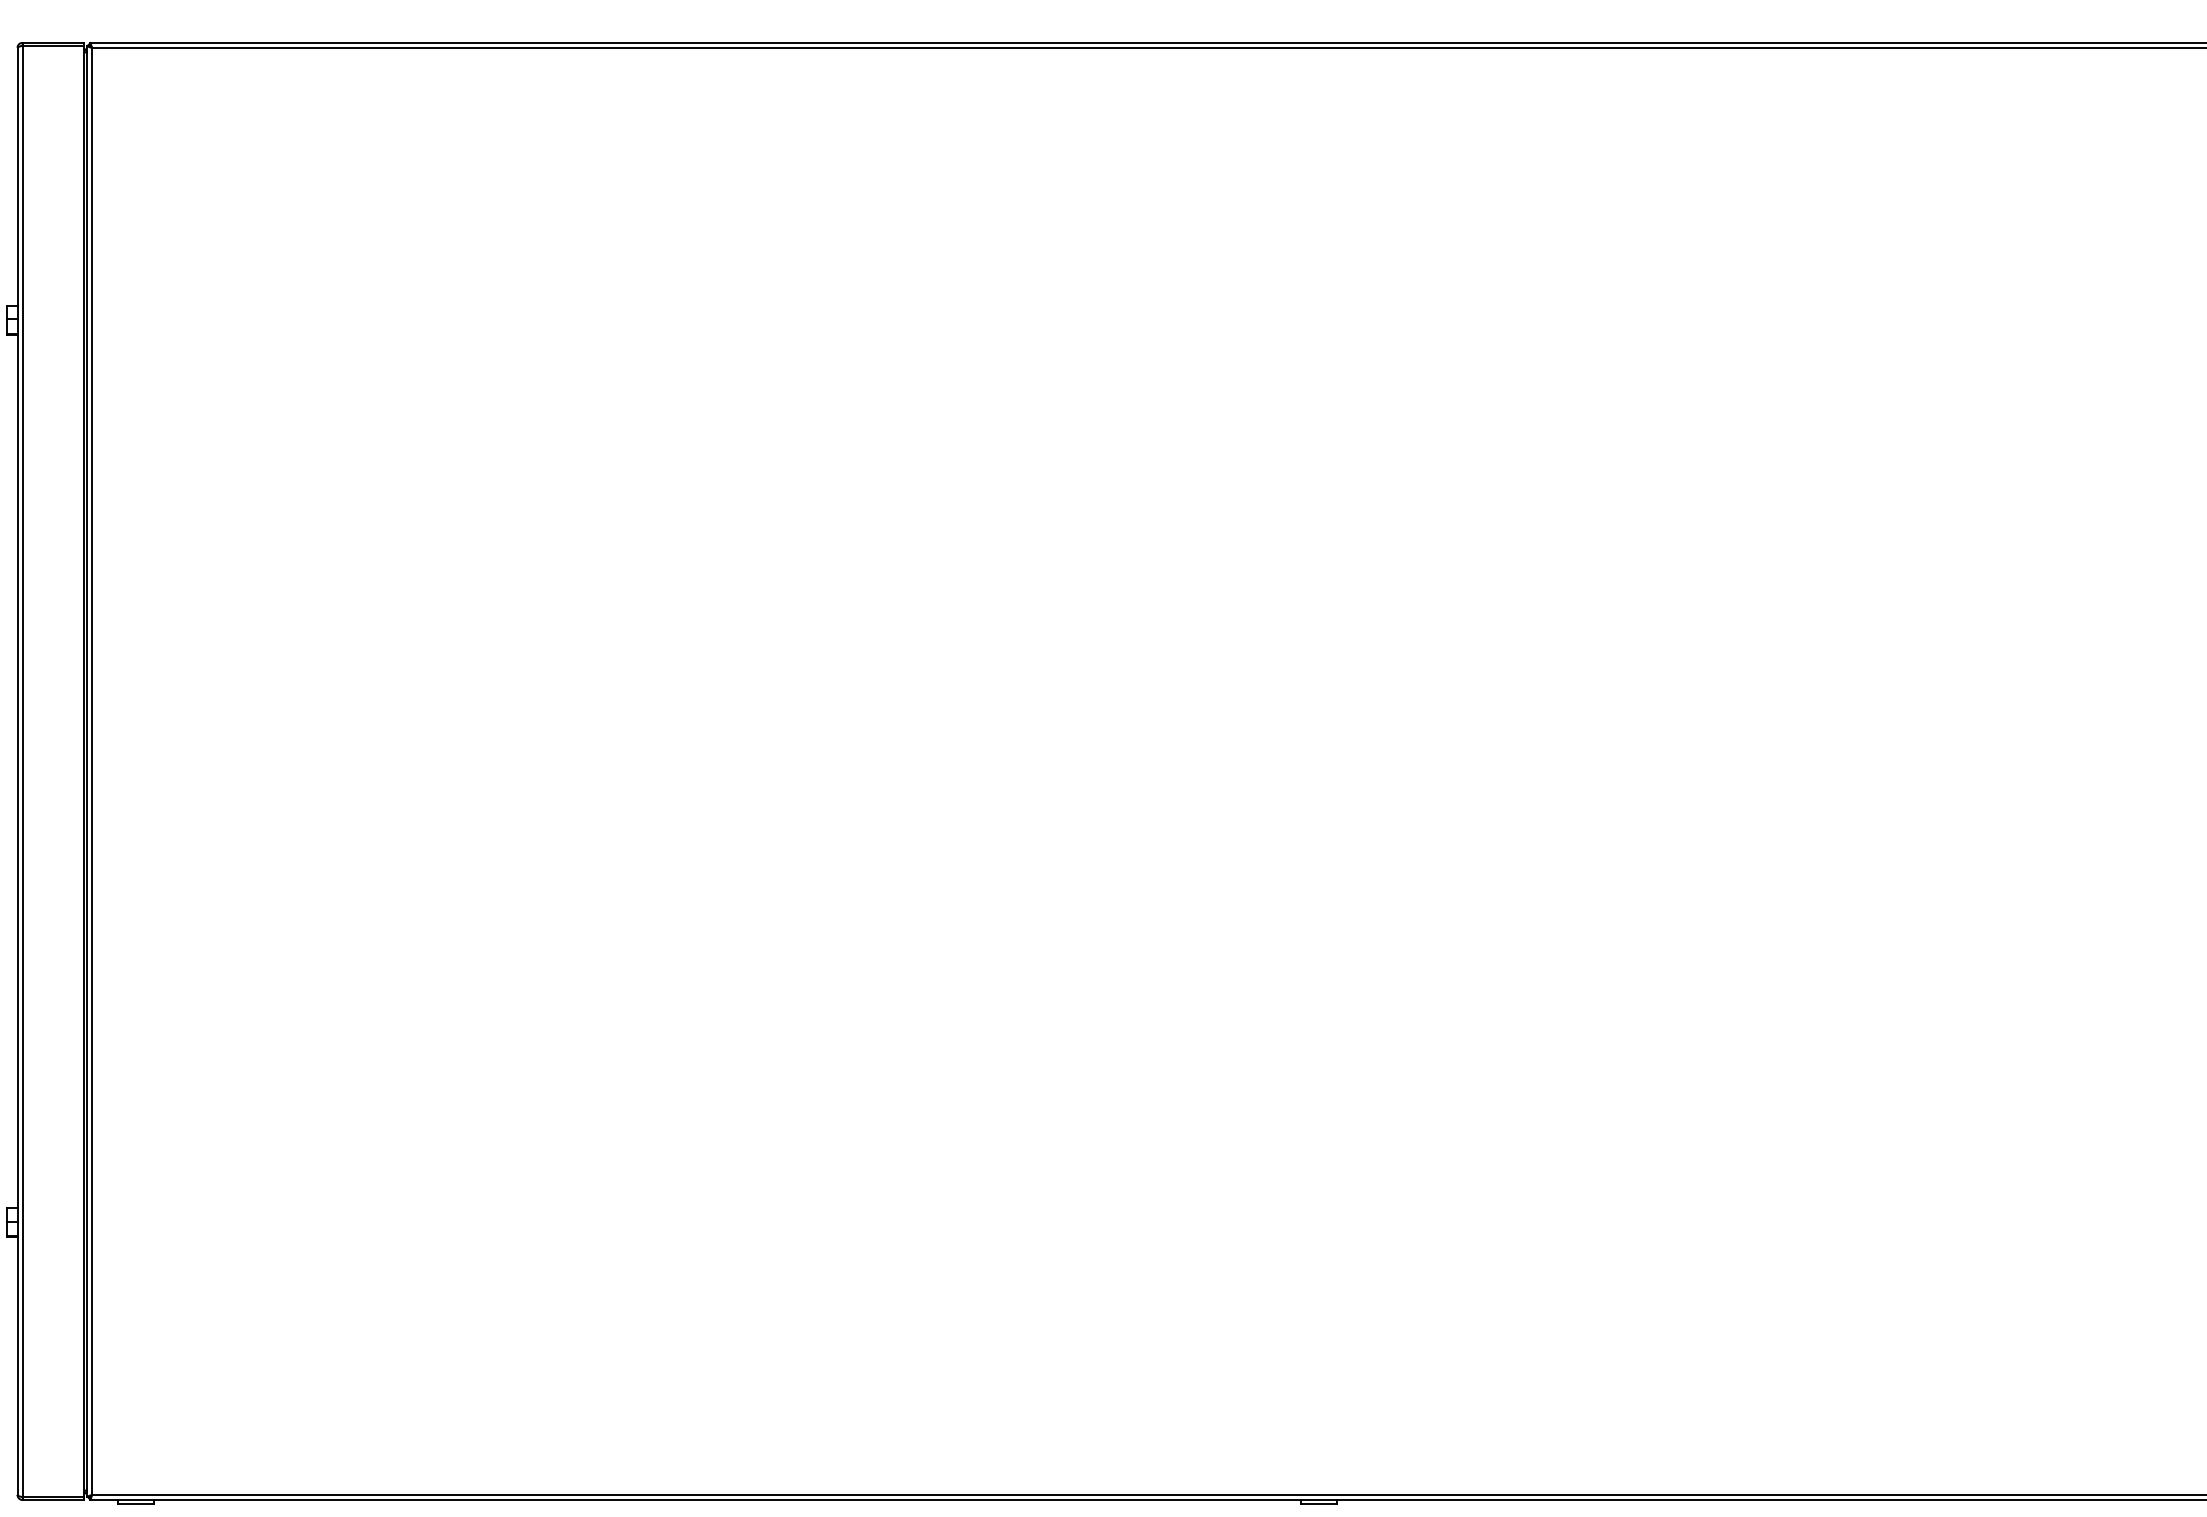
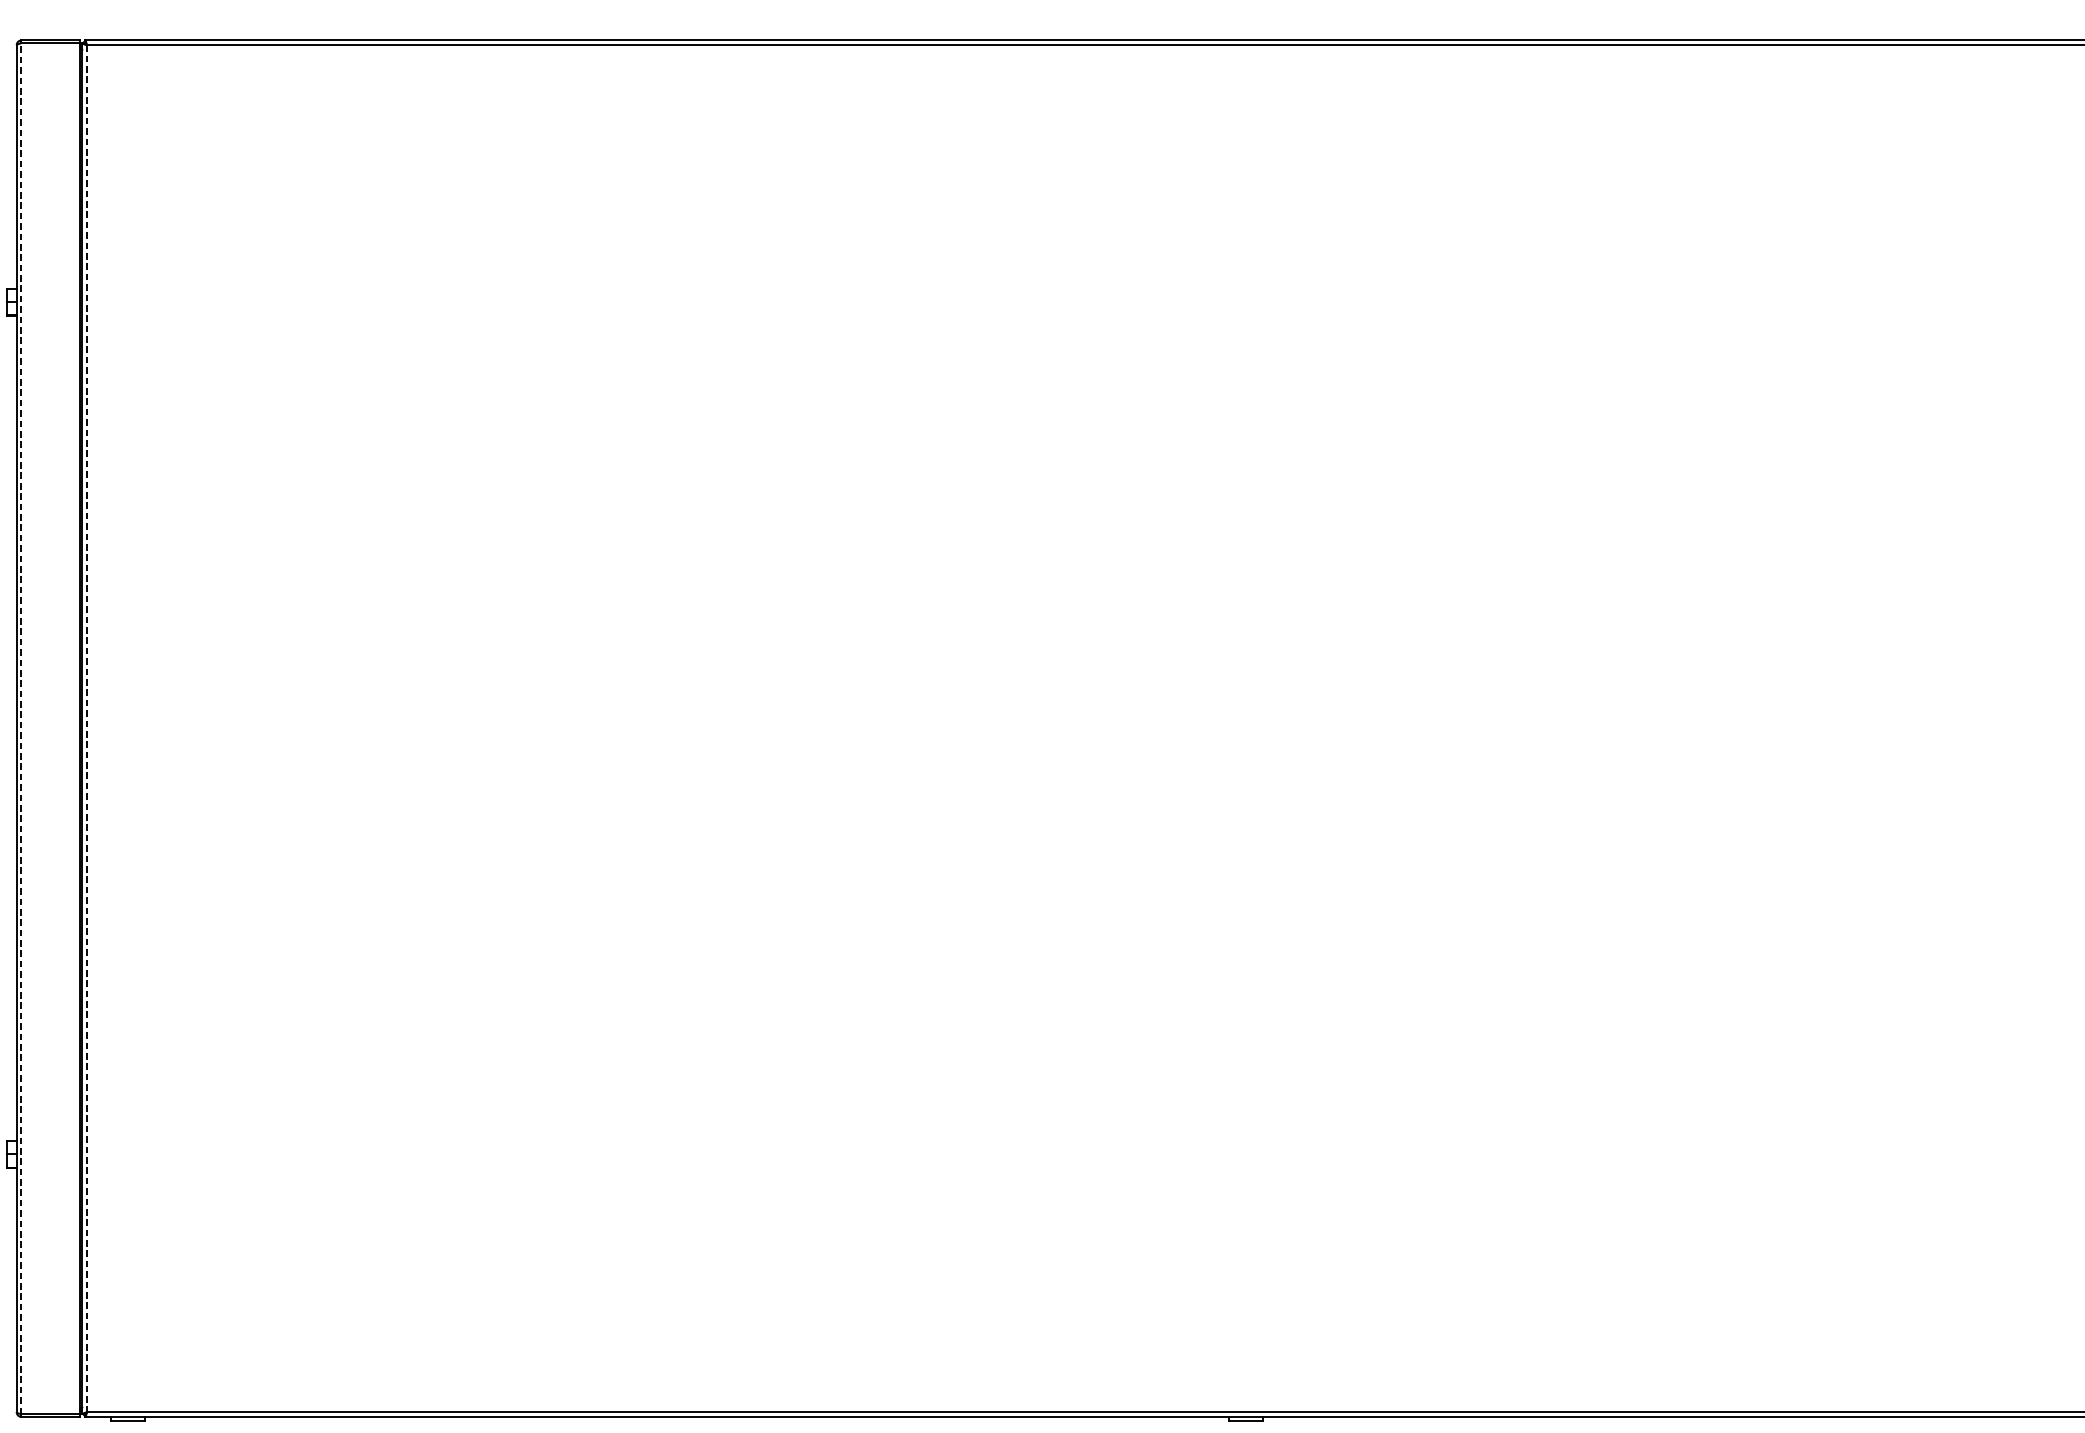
line: (22, 771) -> (21, 728), solid -> dashed
line: (91, 771) -> (86, 728), solid -> dashed

